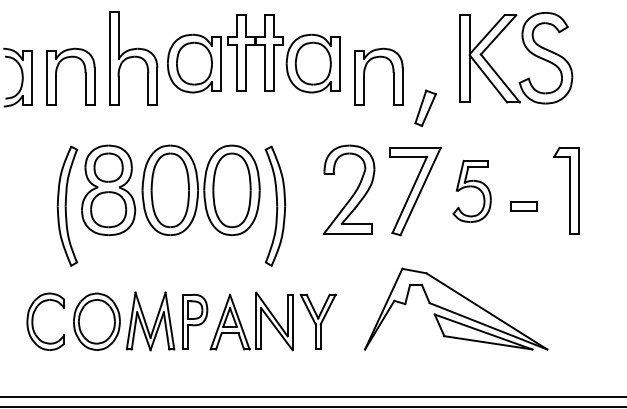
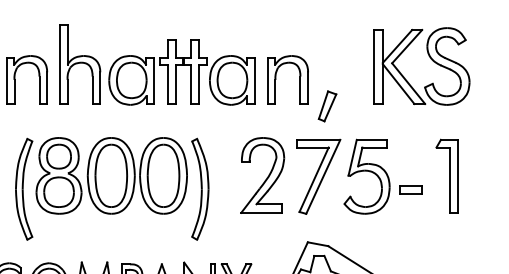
part: (525, 48) -> (429, 58), moved
part: (246, 53) -> (175, 71), moved
part: (471, 191) -> (366, 176), size x1.43

